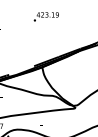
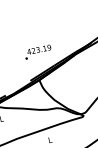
text: (45, 16) -> (37, 51), moved

